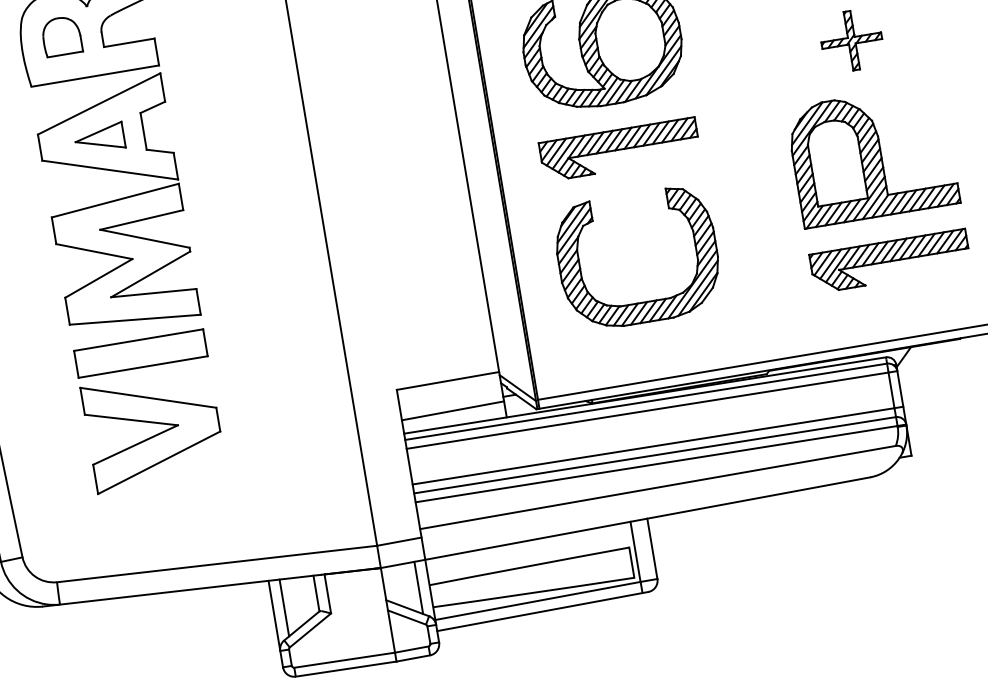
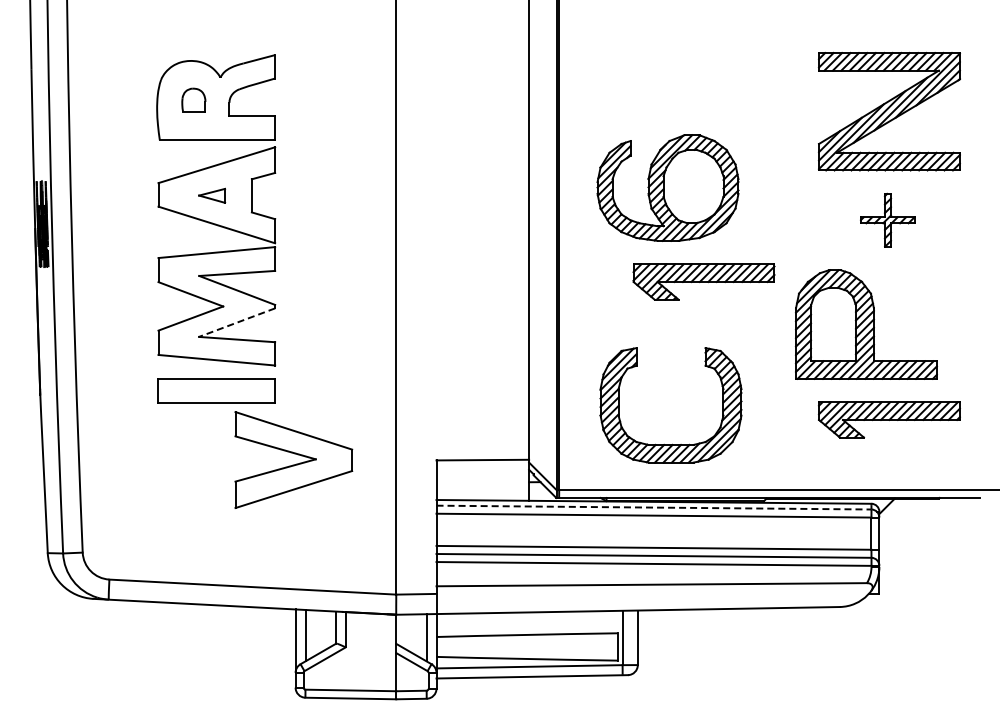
part: (61, 35) -> (193, 99), size x0.7
part: (98, 138) -> (211, 195), size x0.6
part: (619, 149) -> (703, 281), moved
part: (872, 155) -> (866, 324), moved
line: (151, 274) -> (237, 322), solid -> dashed
part: (646, 300) -> (672, 443), moved
line: (646, 401) -> (654, 507), solid -> dashed
line: (452, 410) -> (482, 486), removed
part: (153, 429) -> (293, 459), moved

